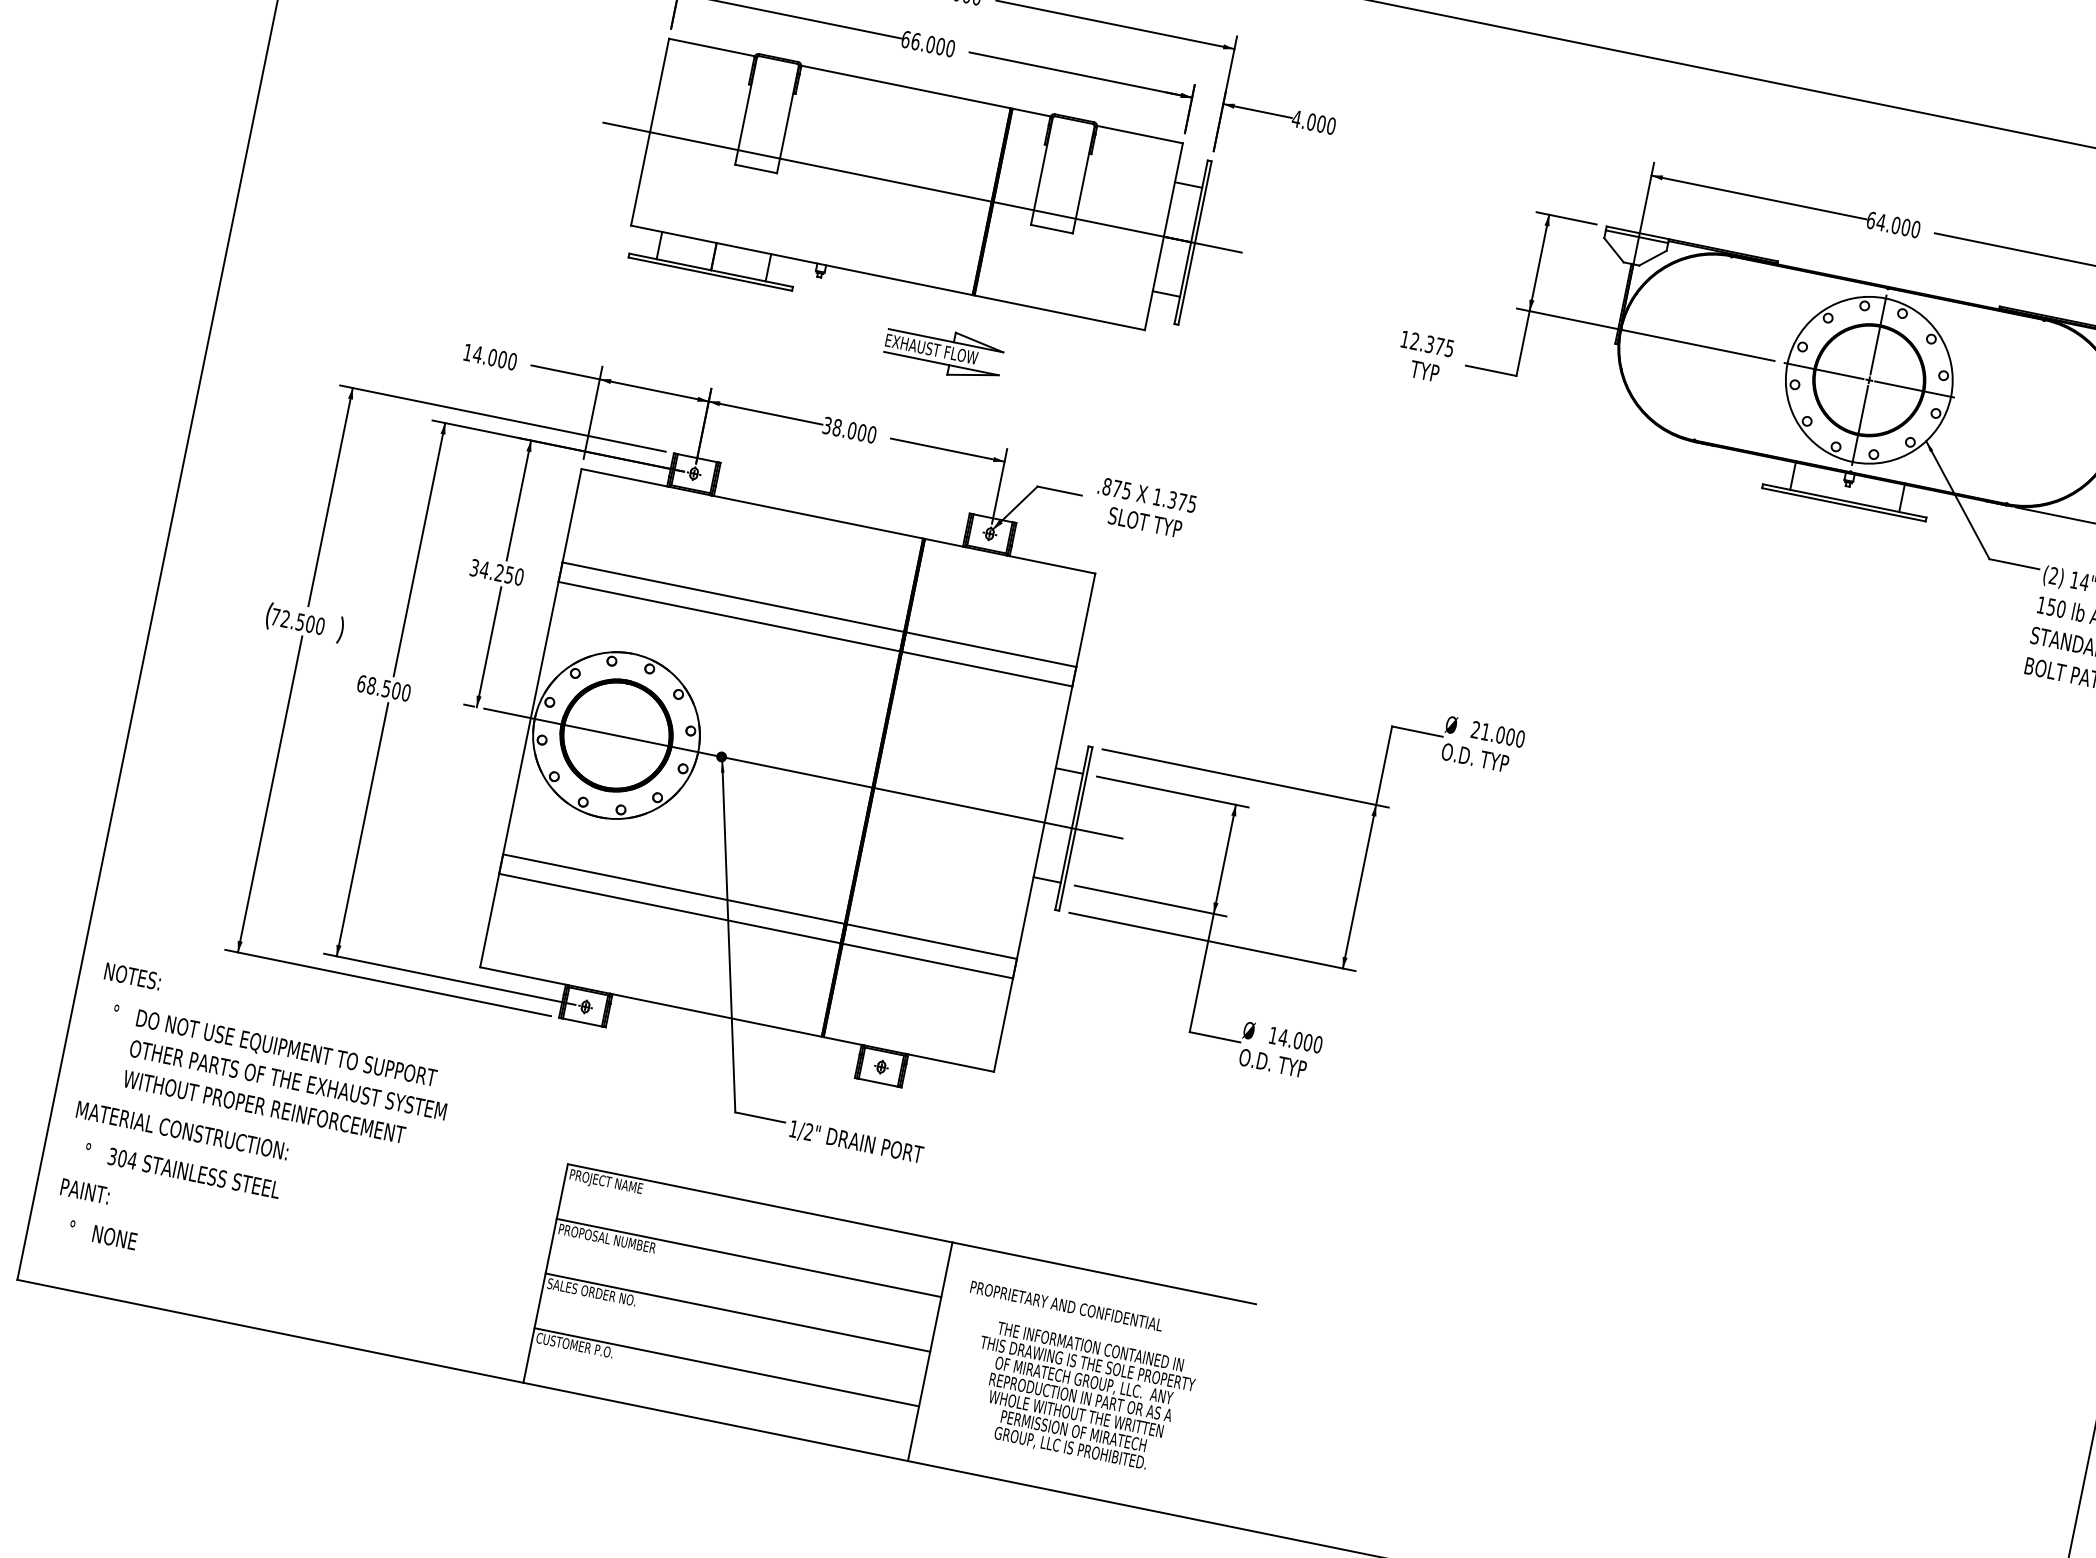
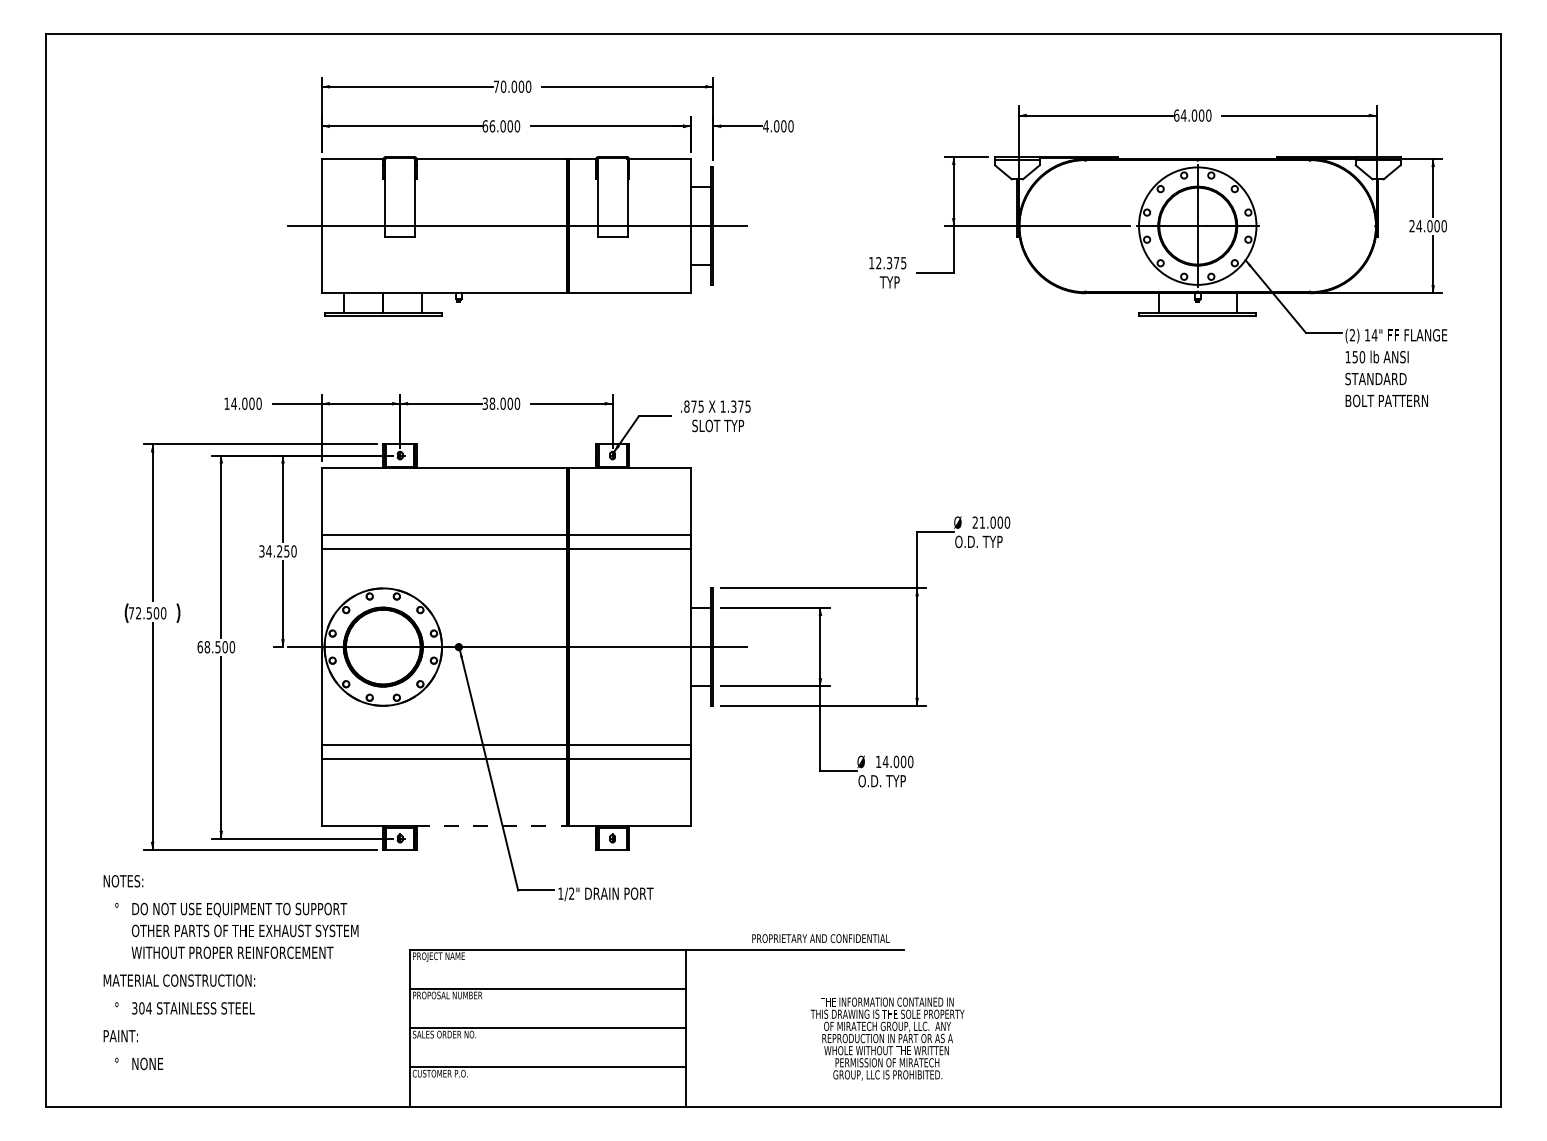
part: (944, 351) -> (555, 336), removed
line: (716, 1015) -> (491, 826), solid -> dashed
text: (255, 1133) -> (230, 972), moved
text: (1066, 1305) -> (820, 938), moved
text: (1080, 1397) -> (887, 1038), moved

